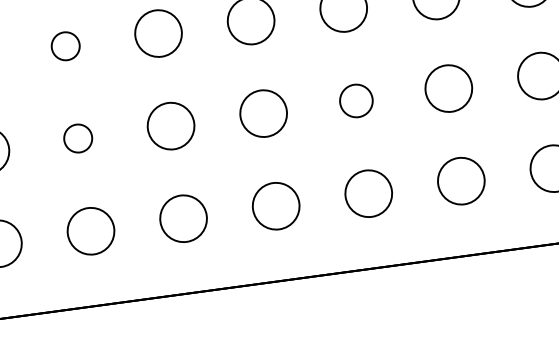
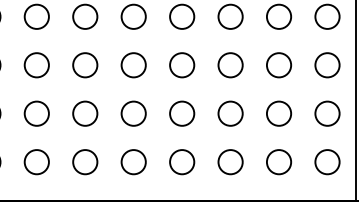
circle: (65, 46) -> (36, 65), size x1.67
circle: (356, 100) -> (182, 113), size x1.43
circle: (77, 138) -> (36, 113), size x1.67

